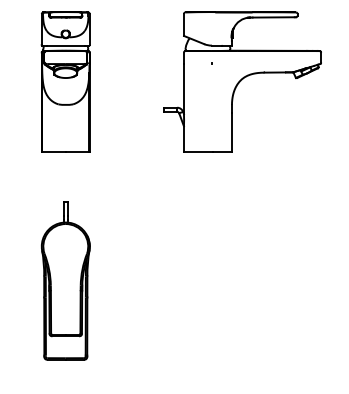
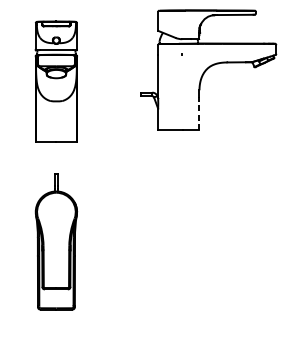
part: (65, 81) -> (56, 81), moved
line: (231, 131) -> (199, 113), solid -> dashed

